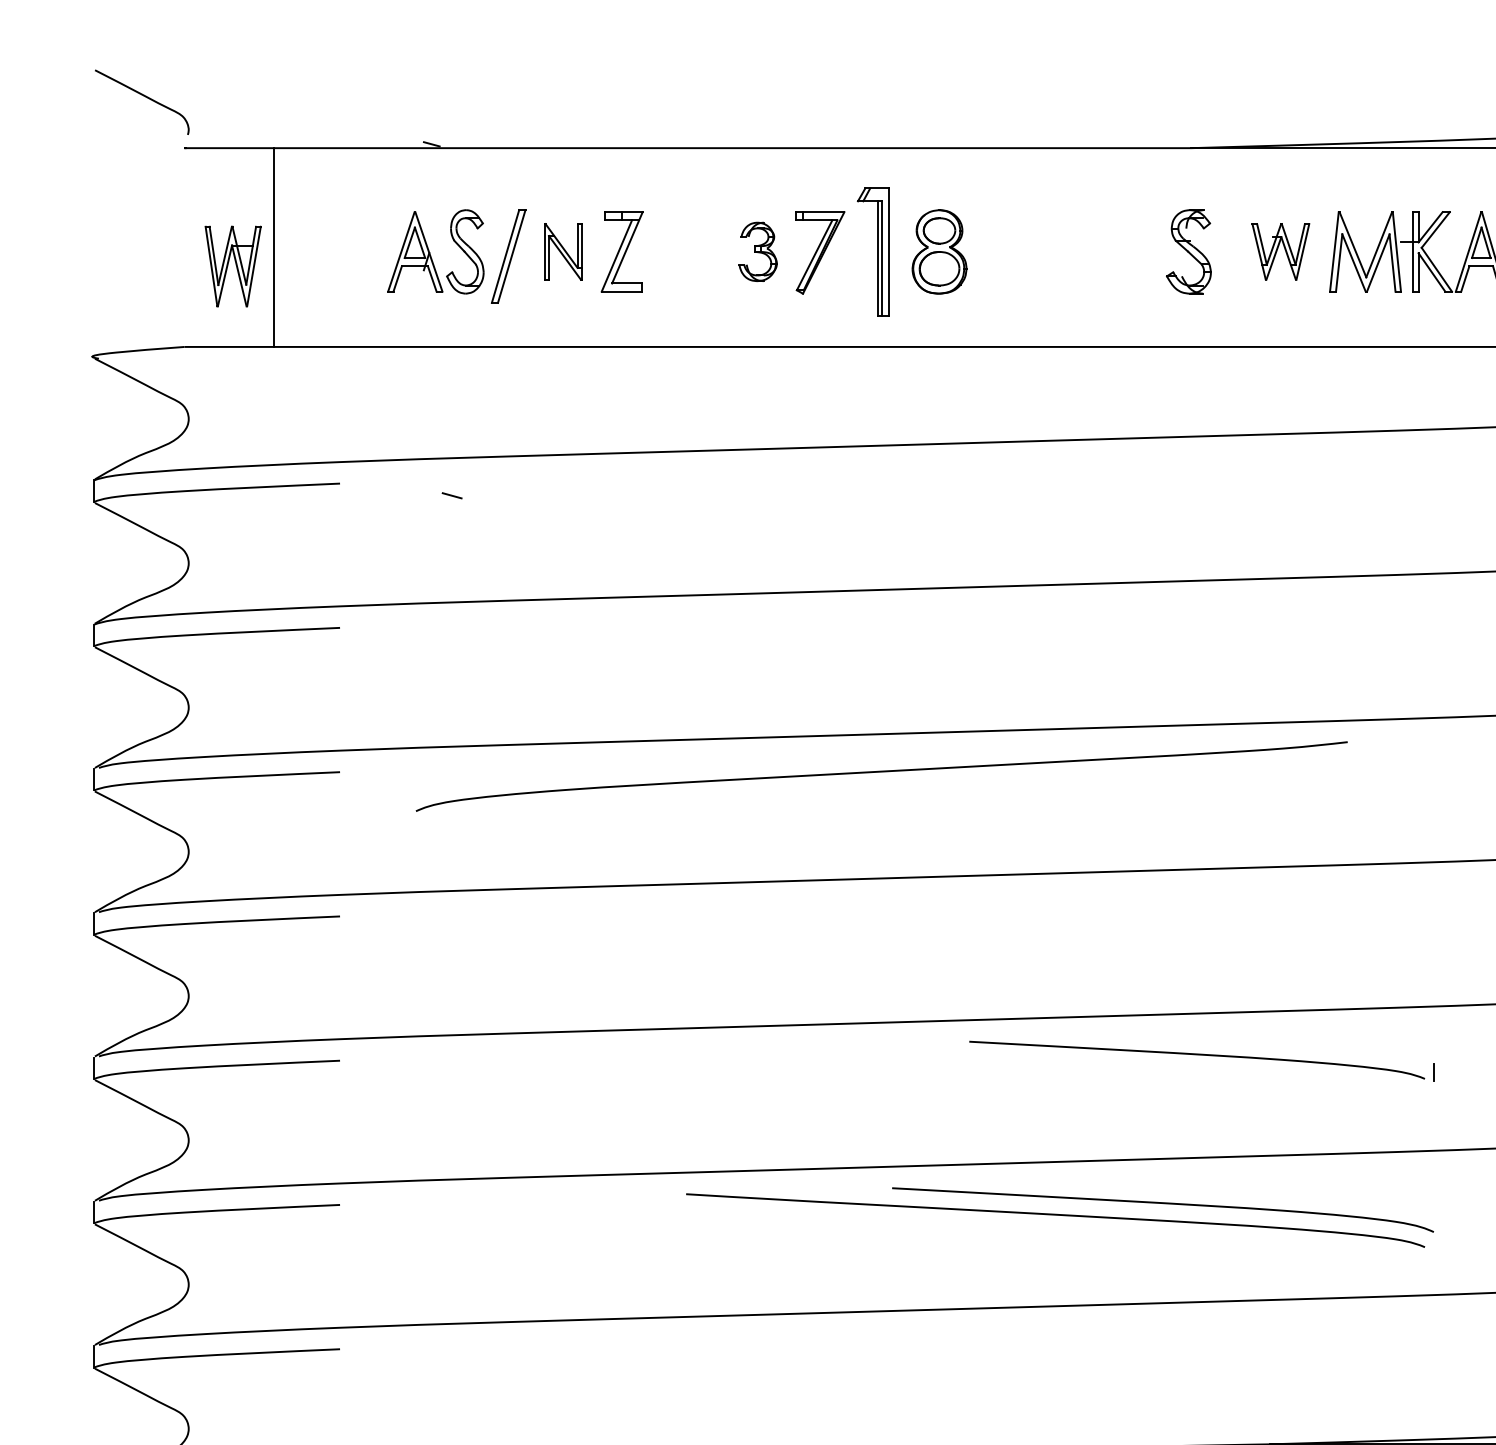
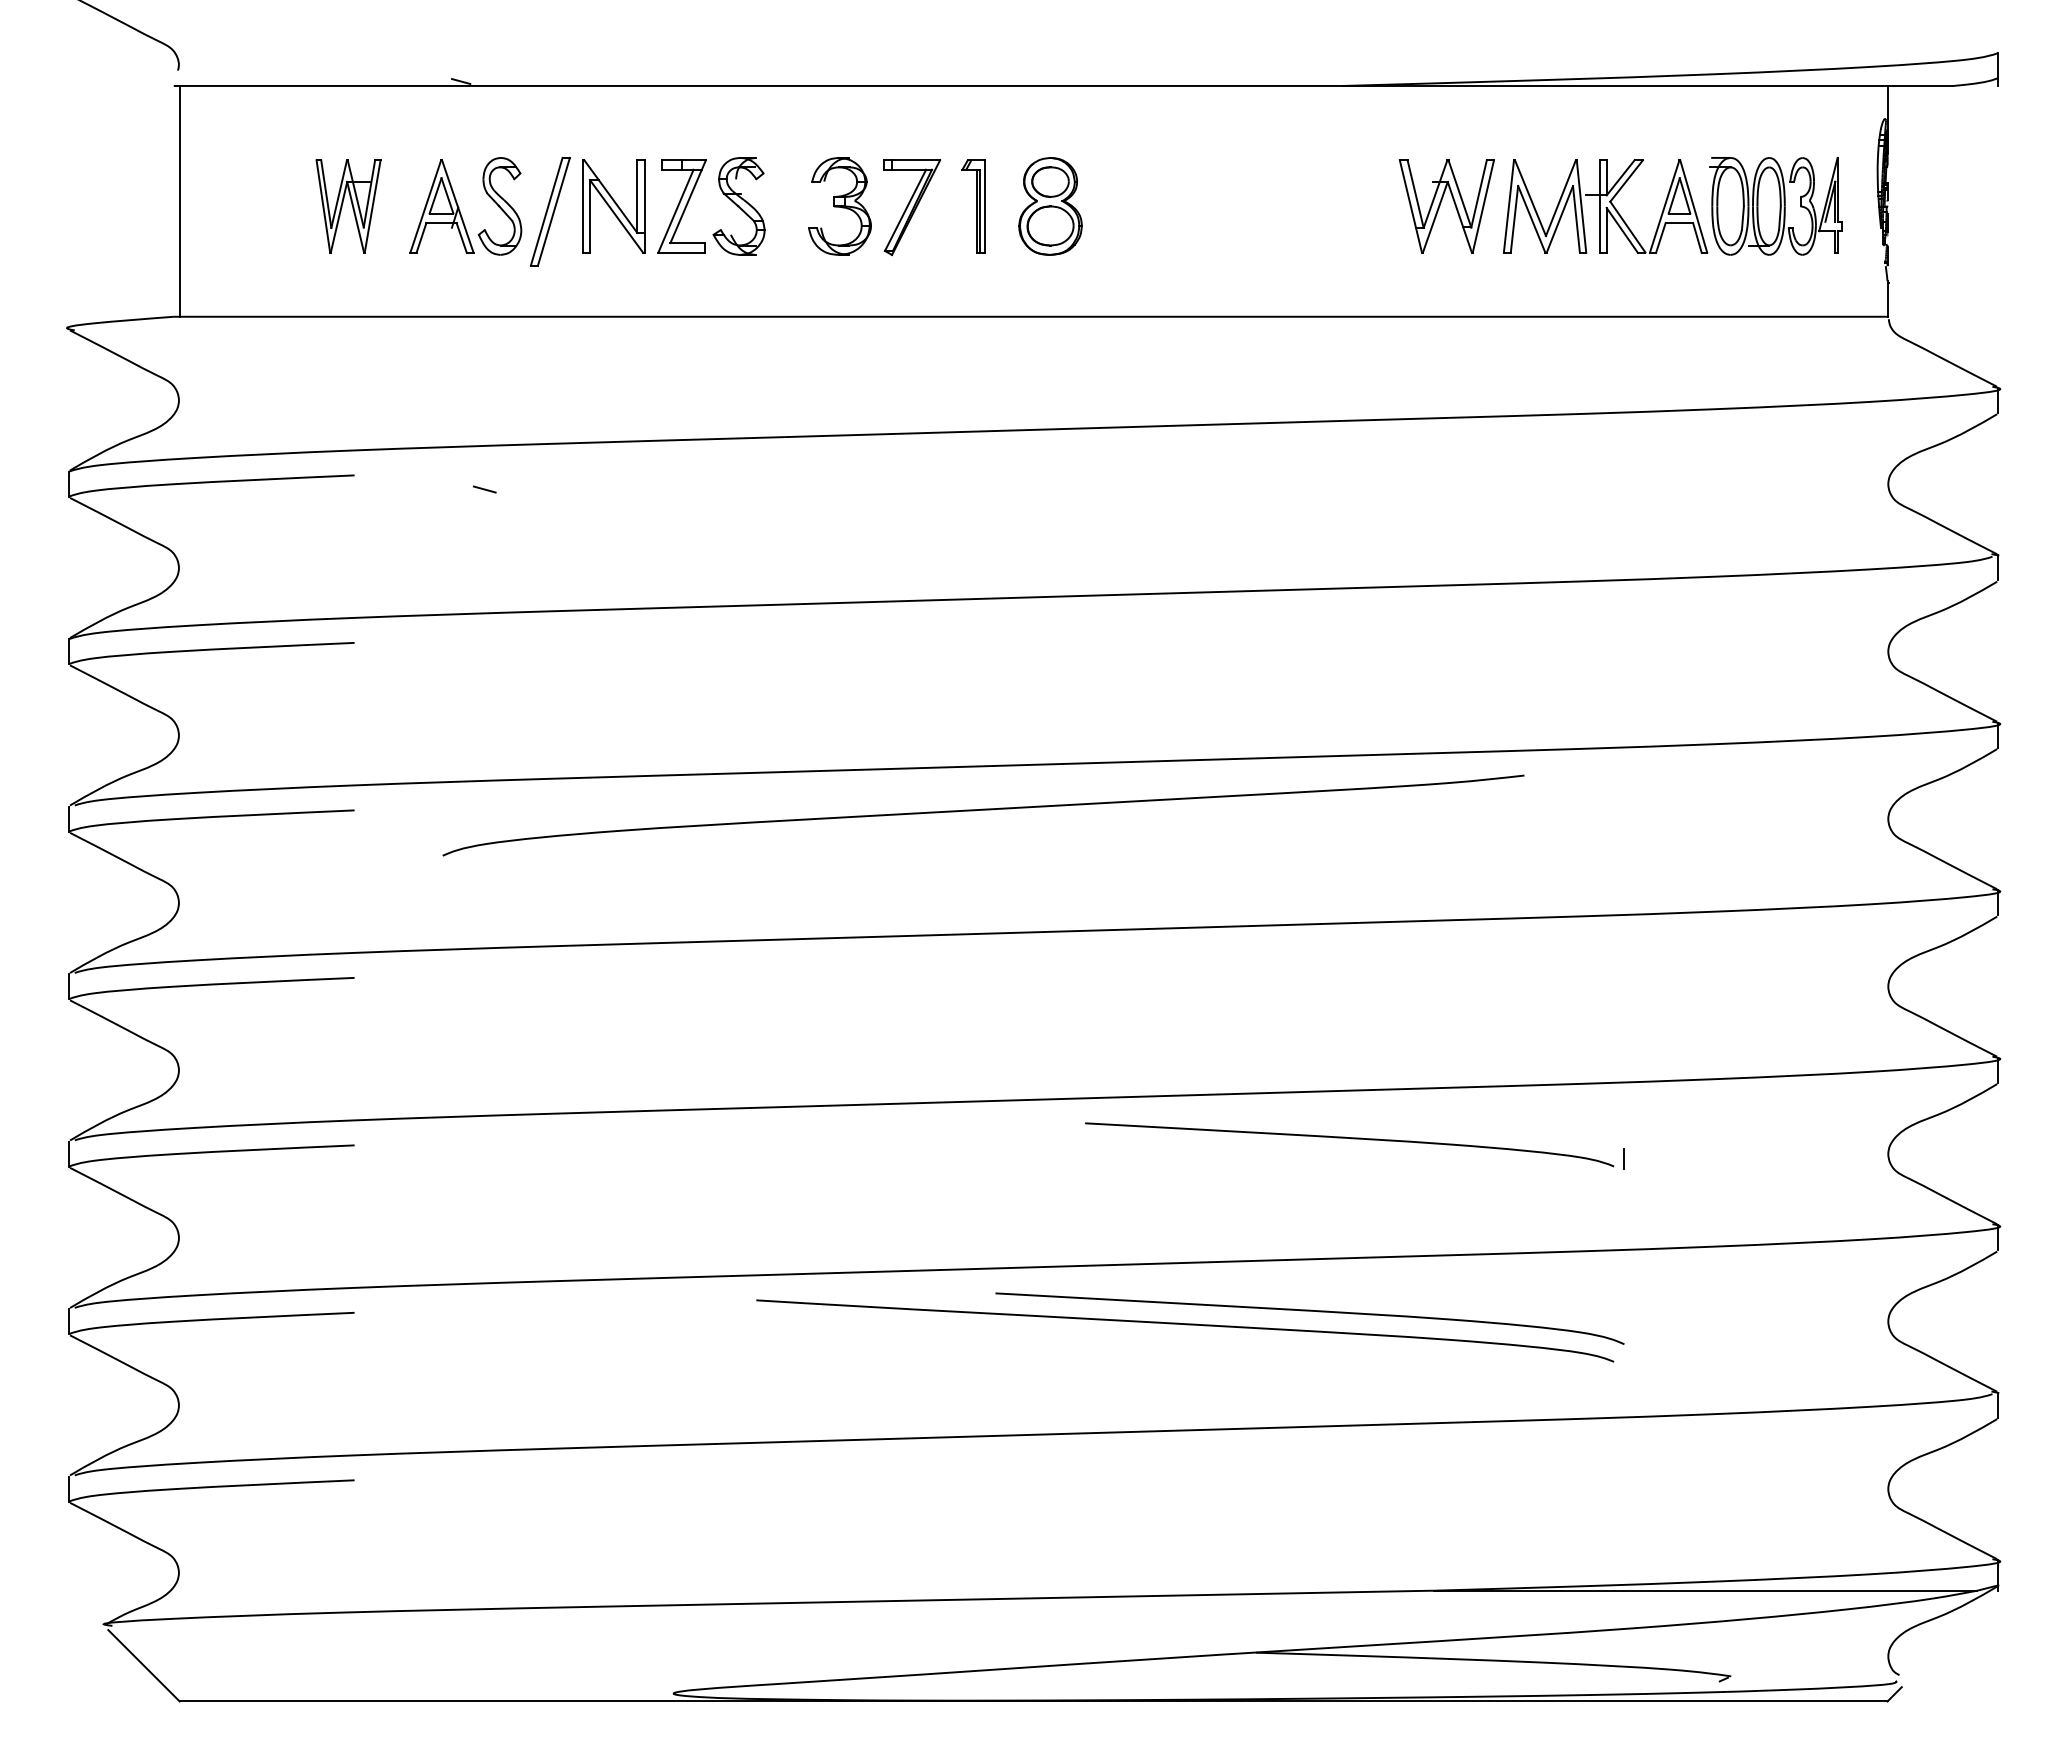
line: (273, 246) -> (179, 200), moved
part: (563, 251) -> (613, 206), size x1.43
part: (757, 251) -> (839, 206), size x1.43
part: (873, 251) -> (973, 206), size x0.62
part: (1188, 251) -> (738, 206), moved
part: (1280, 251) -> (1446, 206), size x1.43
part: (233, 266) -> (348, 206), moved

